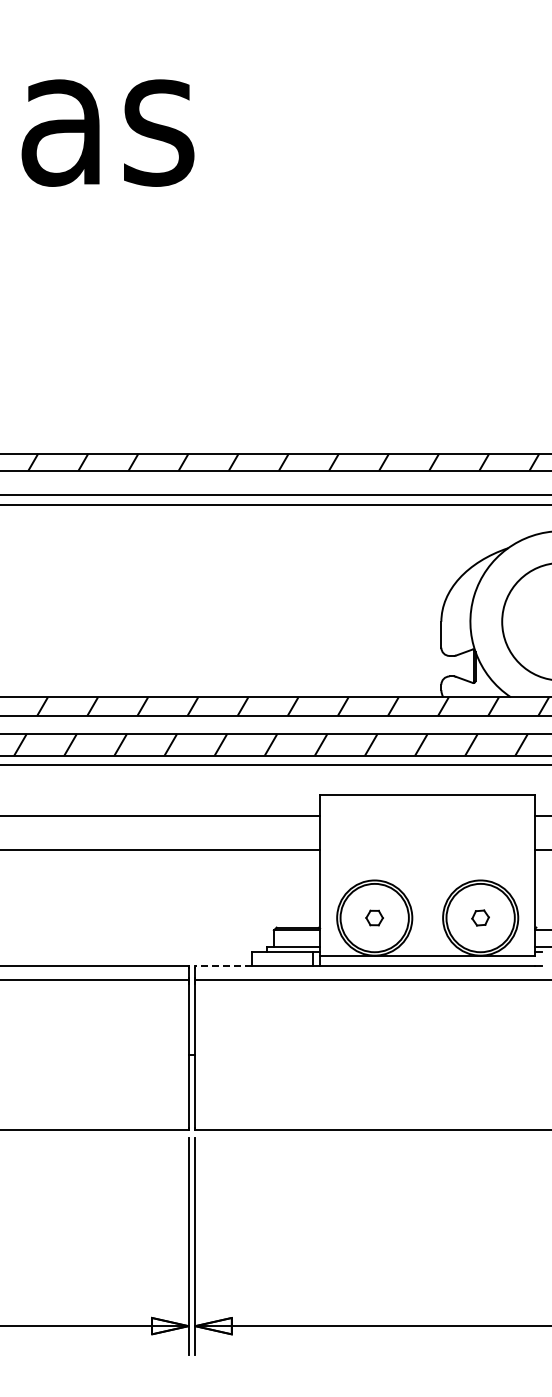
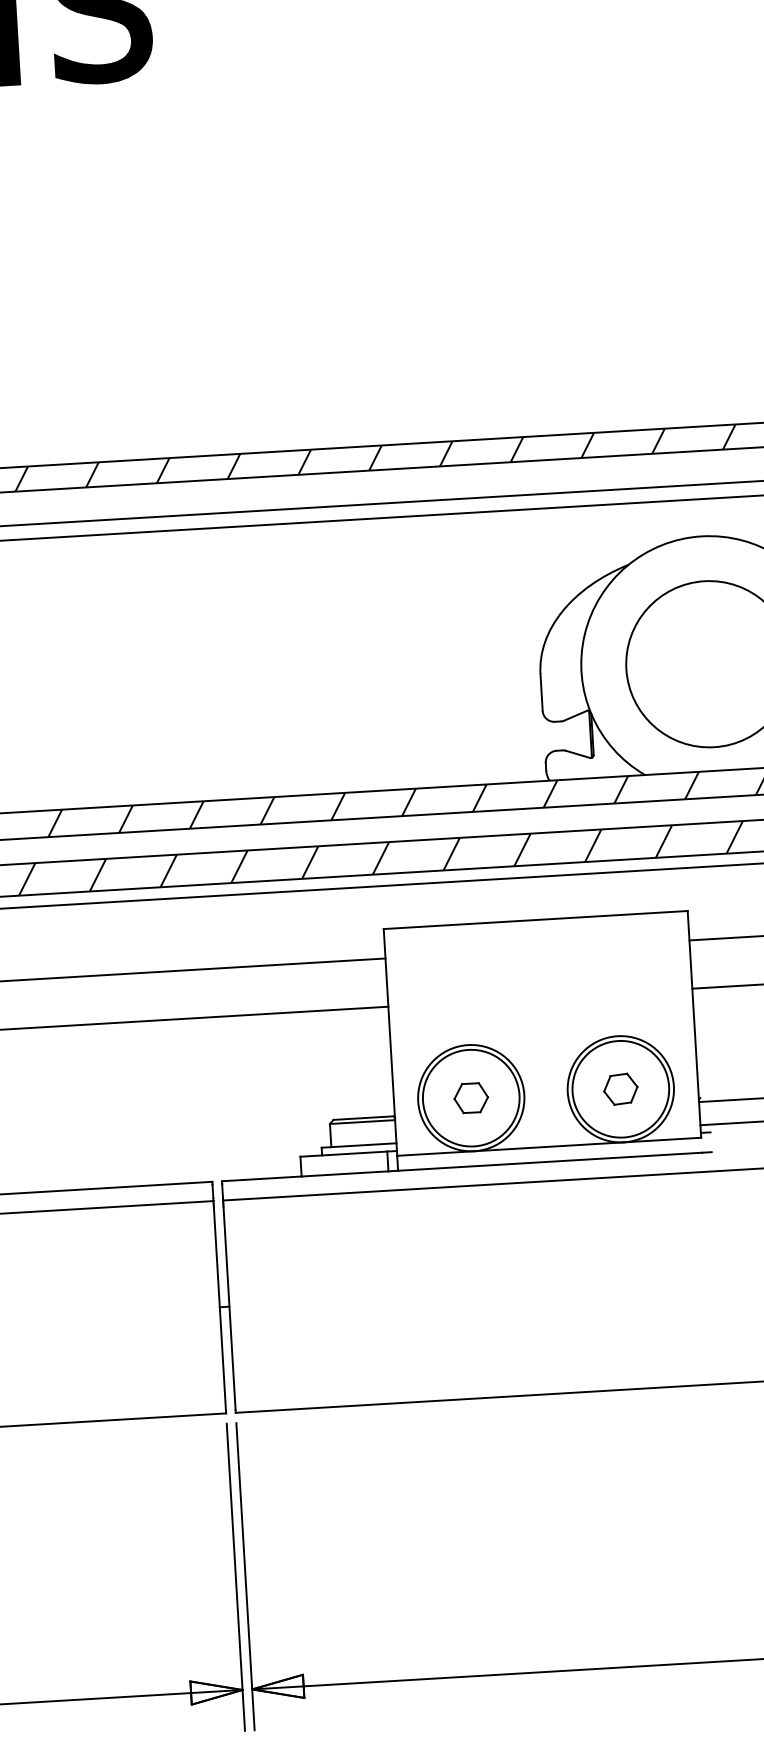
part: (374, 917) -> (470, 1097), size x1.43
part: (480, 917) -> (620, 1088), size x1.43
line: (223, 966) -> (261, 1179), dashed -> solid

